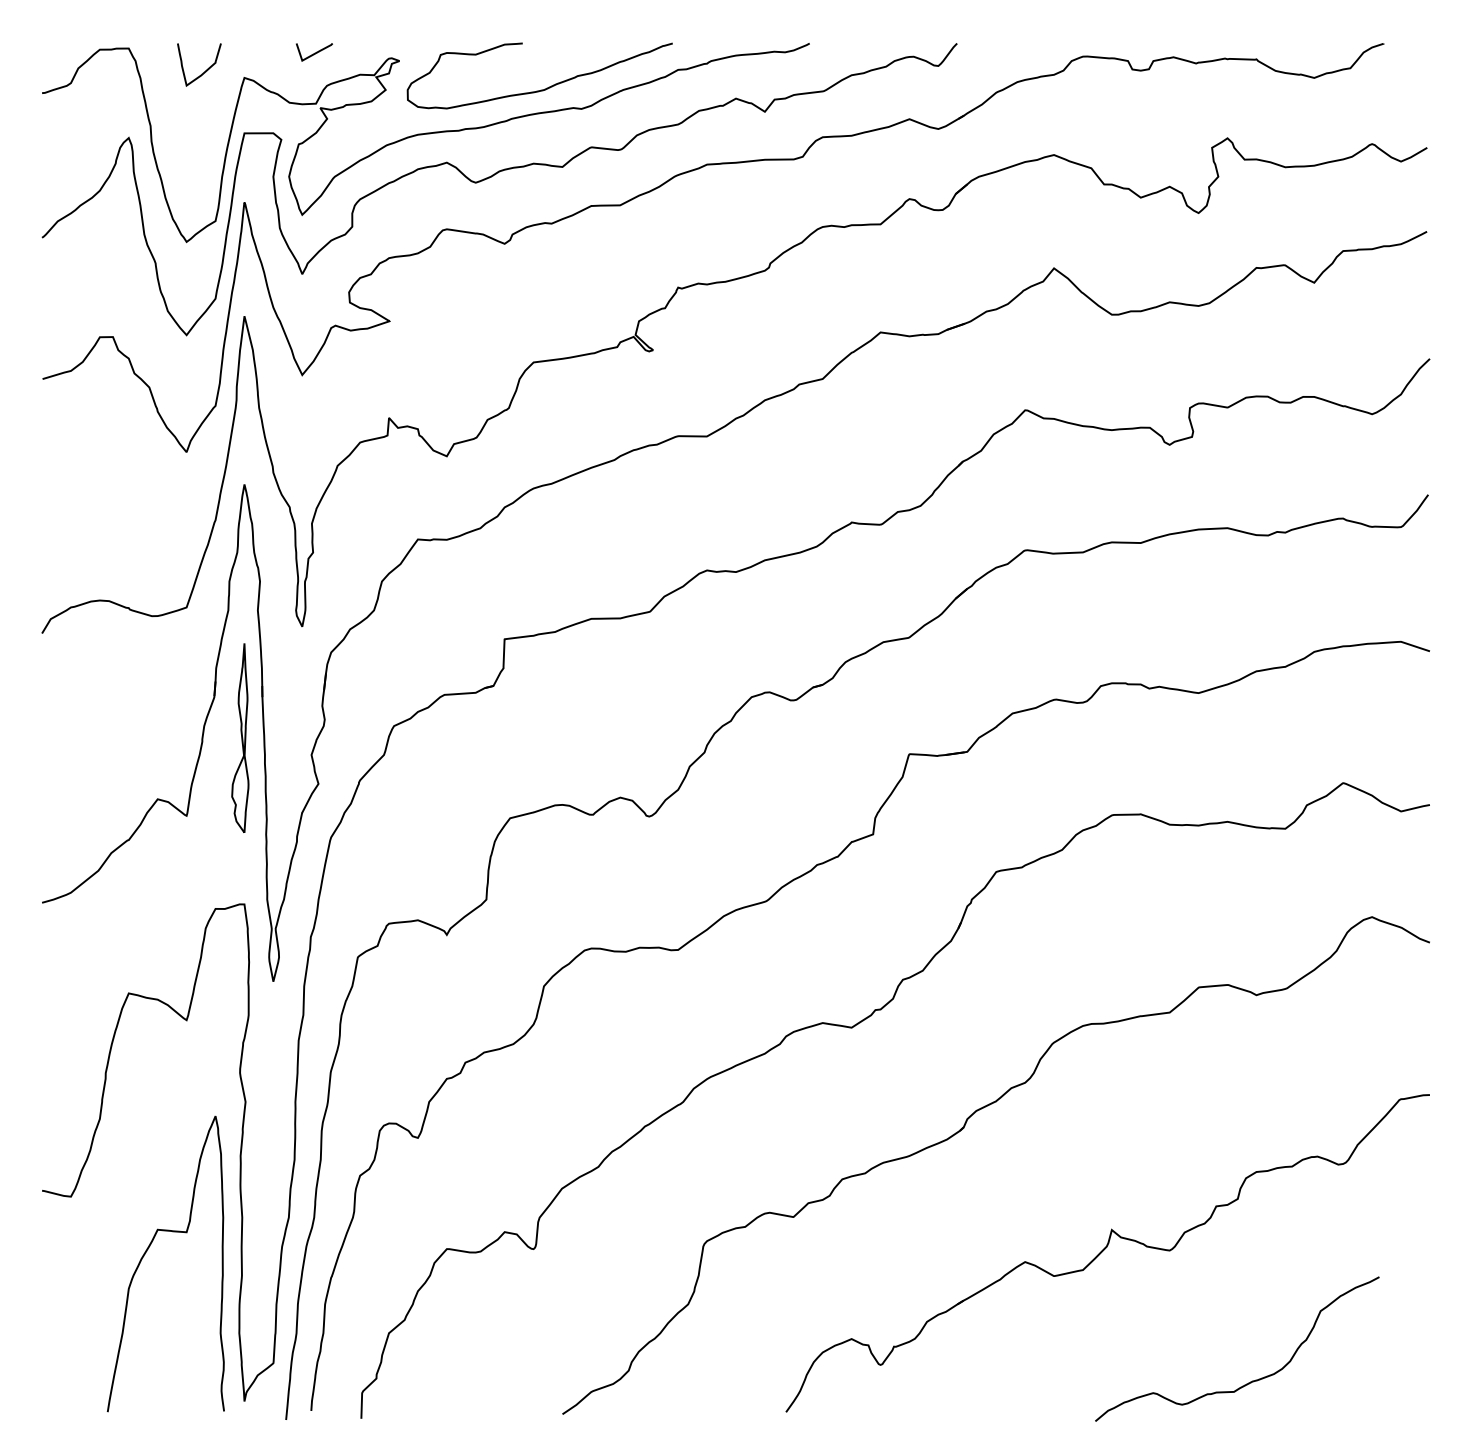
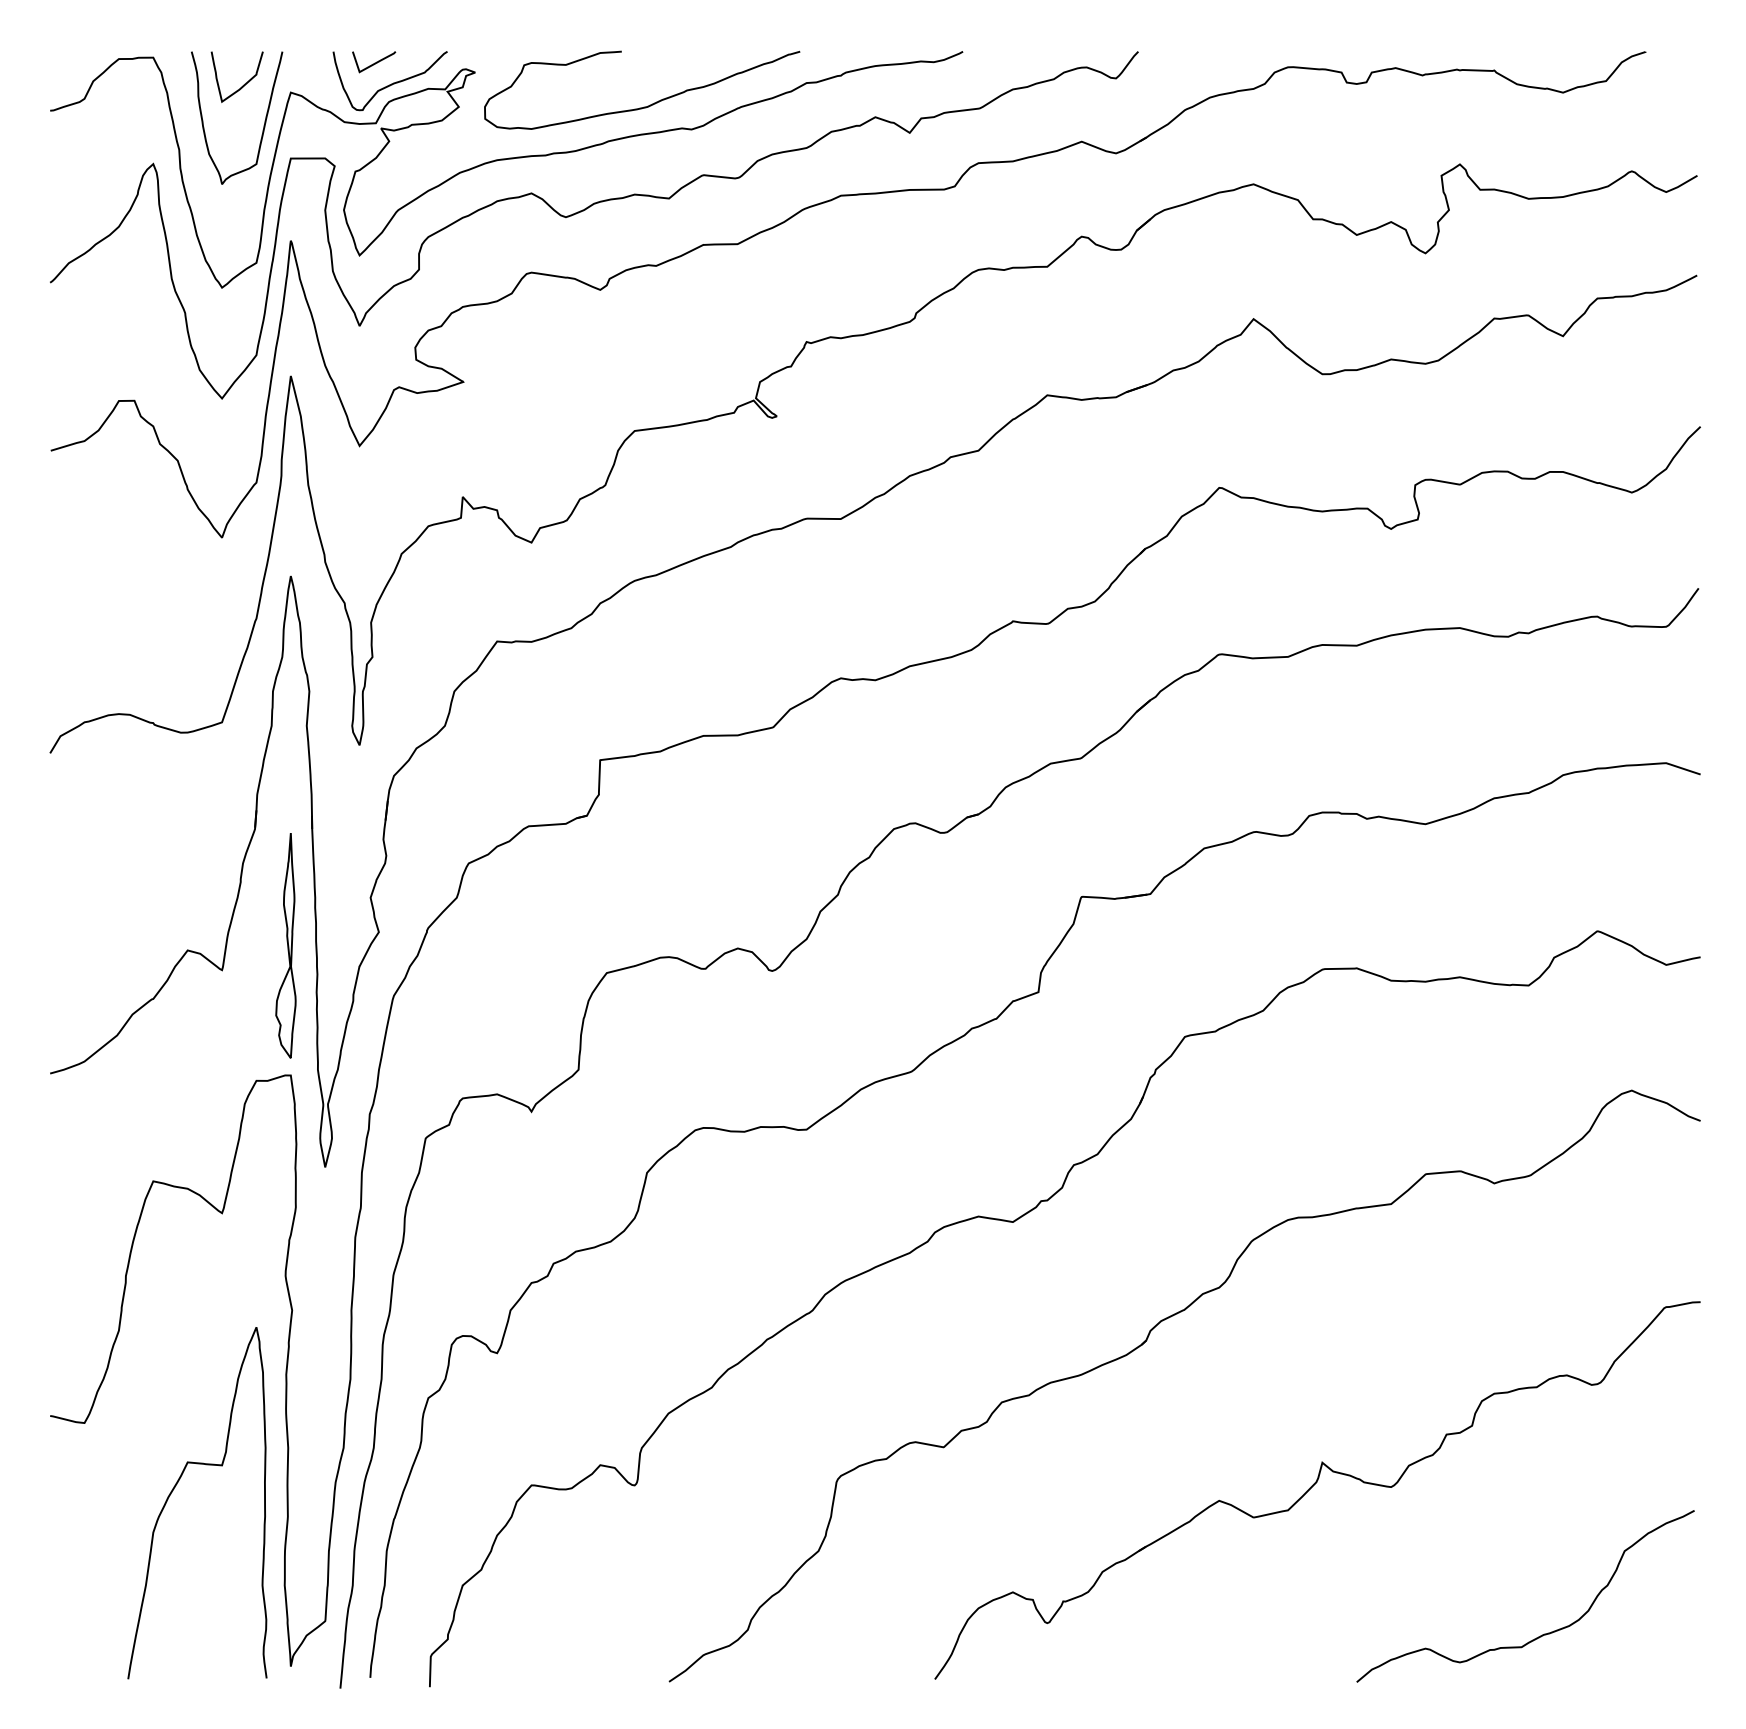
curve: (329, 70) -> (391, 83), added
curve: (222, 101) -> (264, 120), added
part: (239, 737) -> (285, 945), moved
curve: (1253, 1380) -> (1544, 1633), moved

